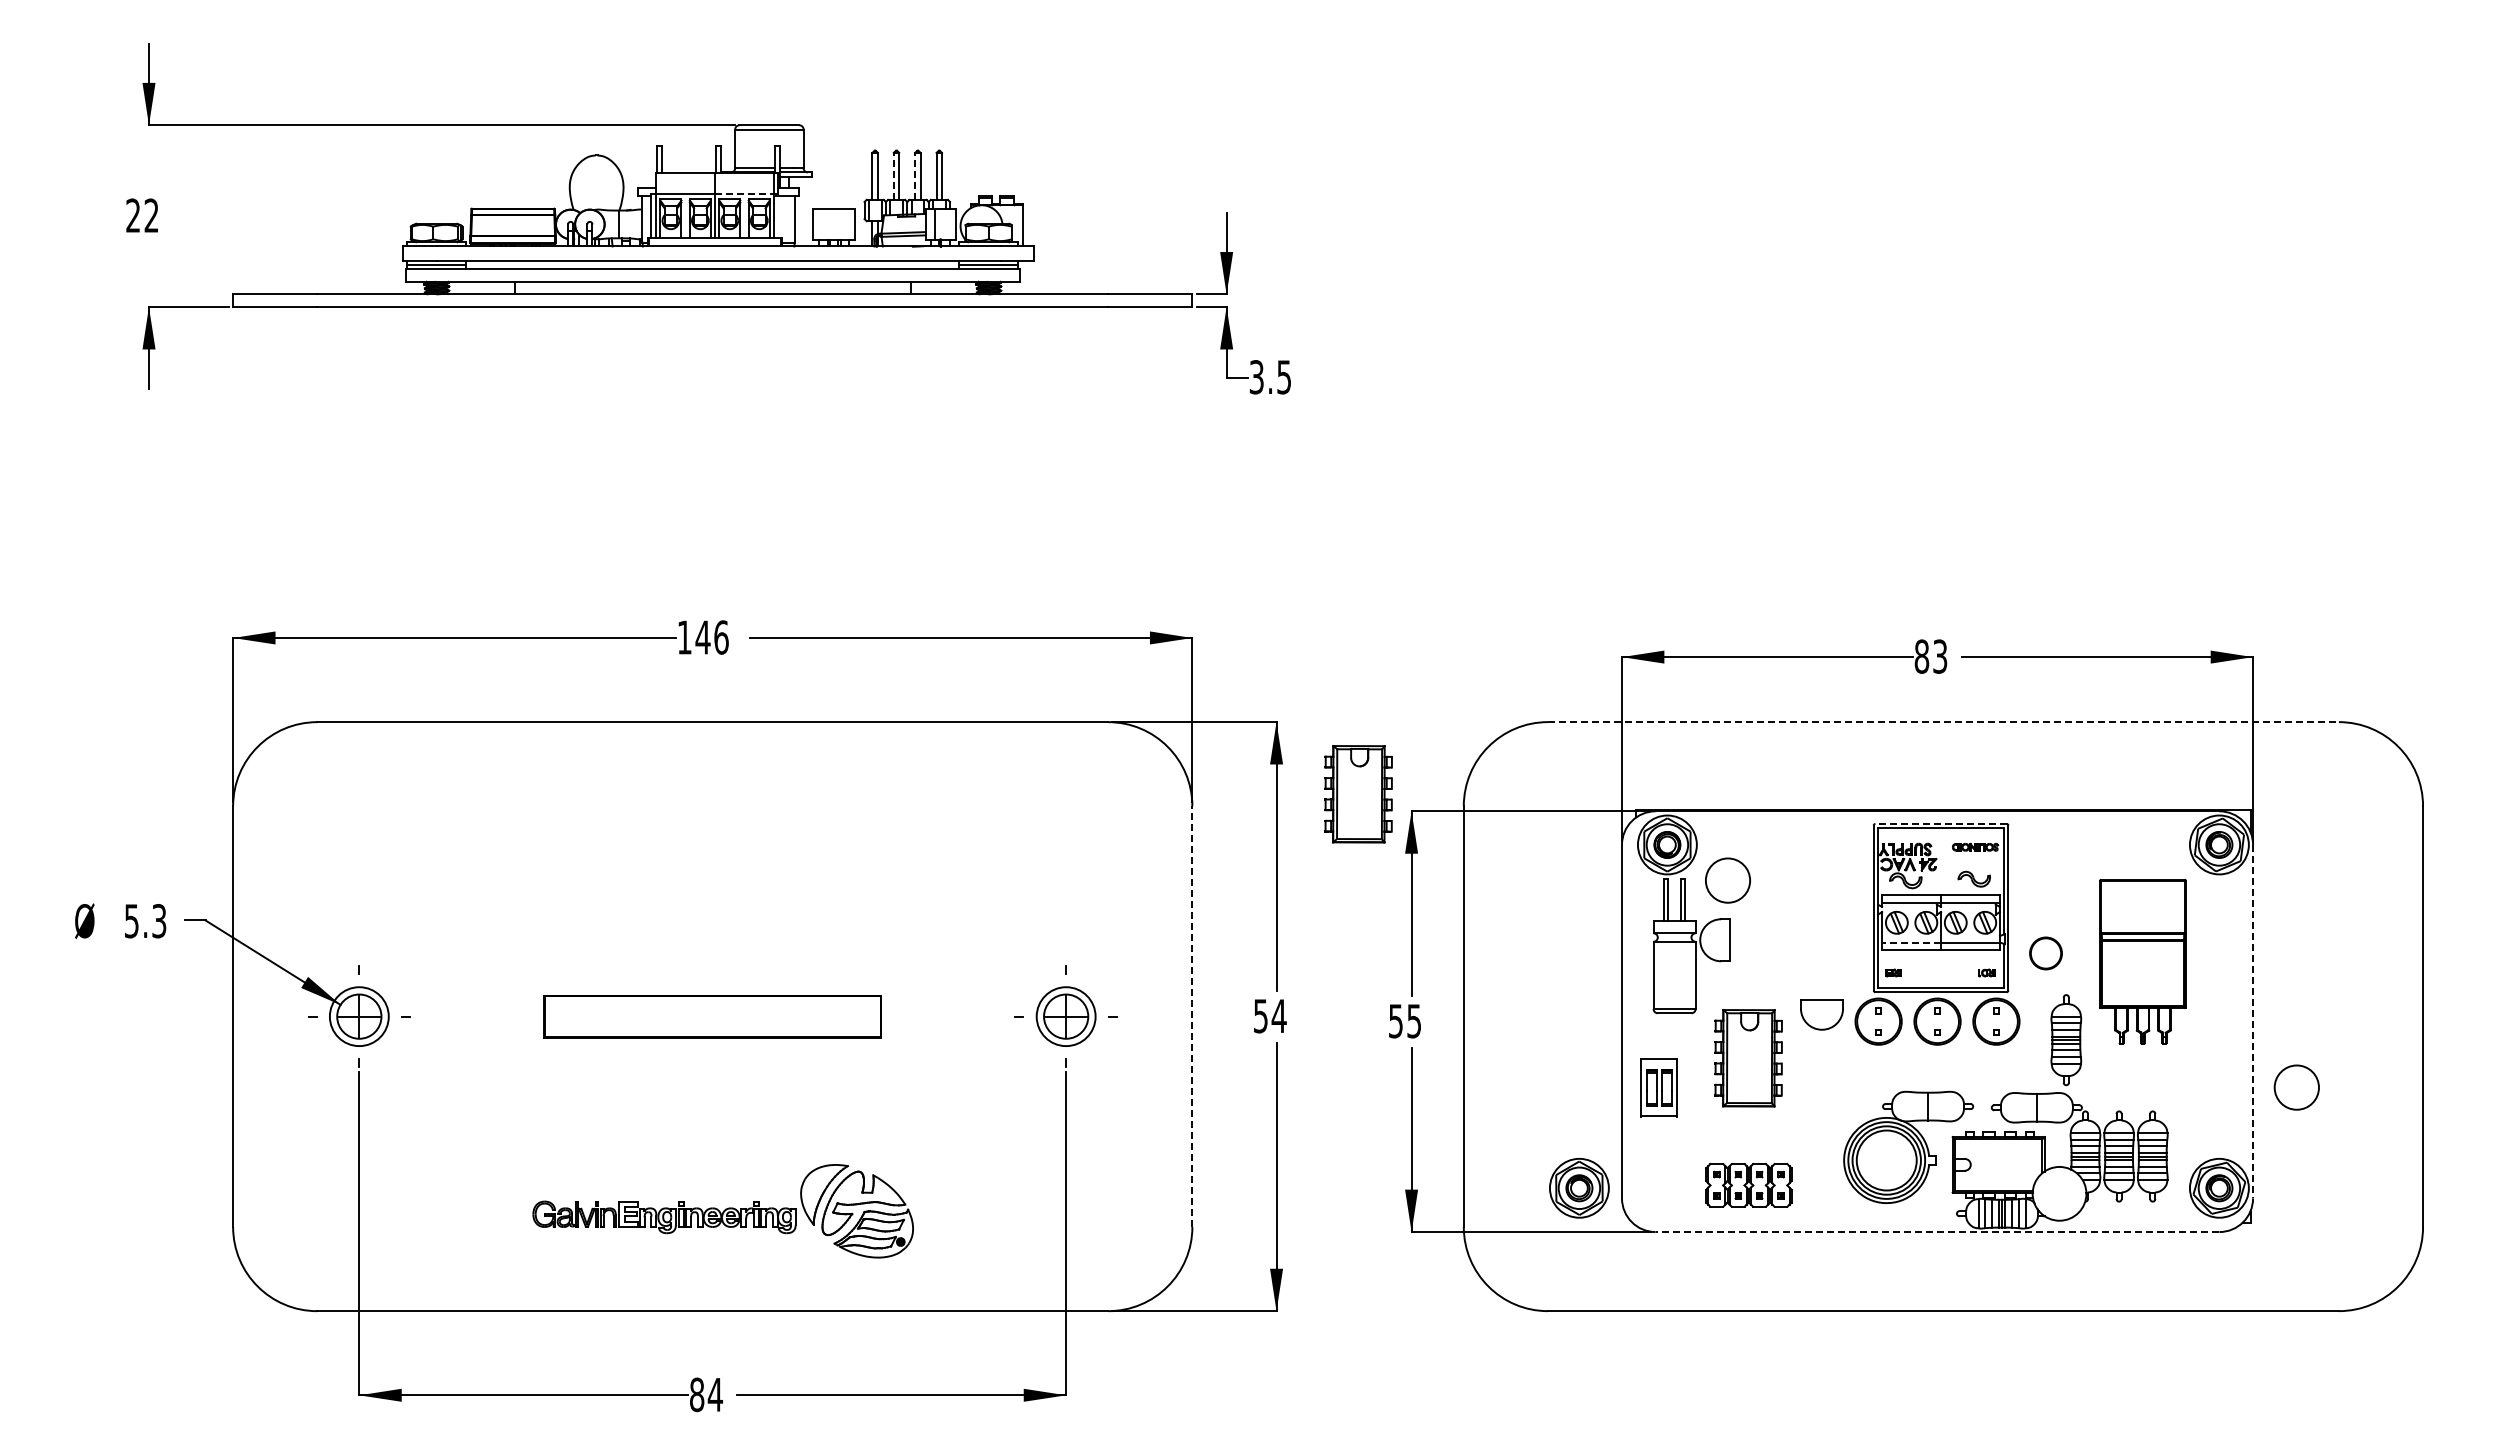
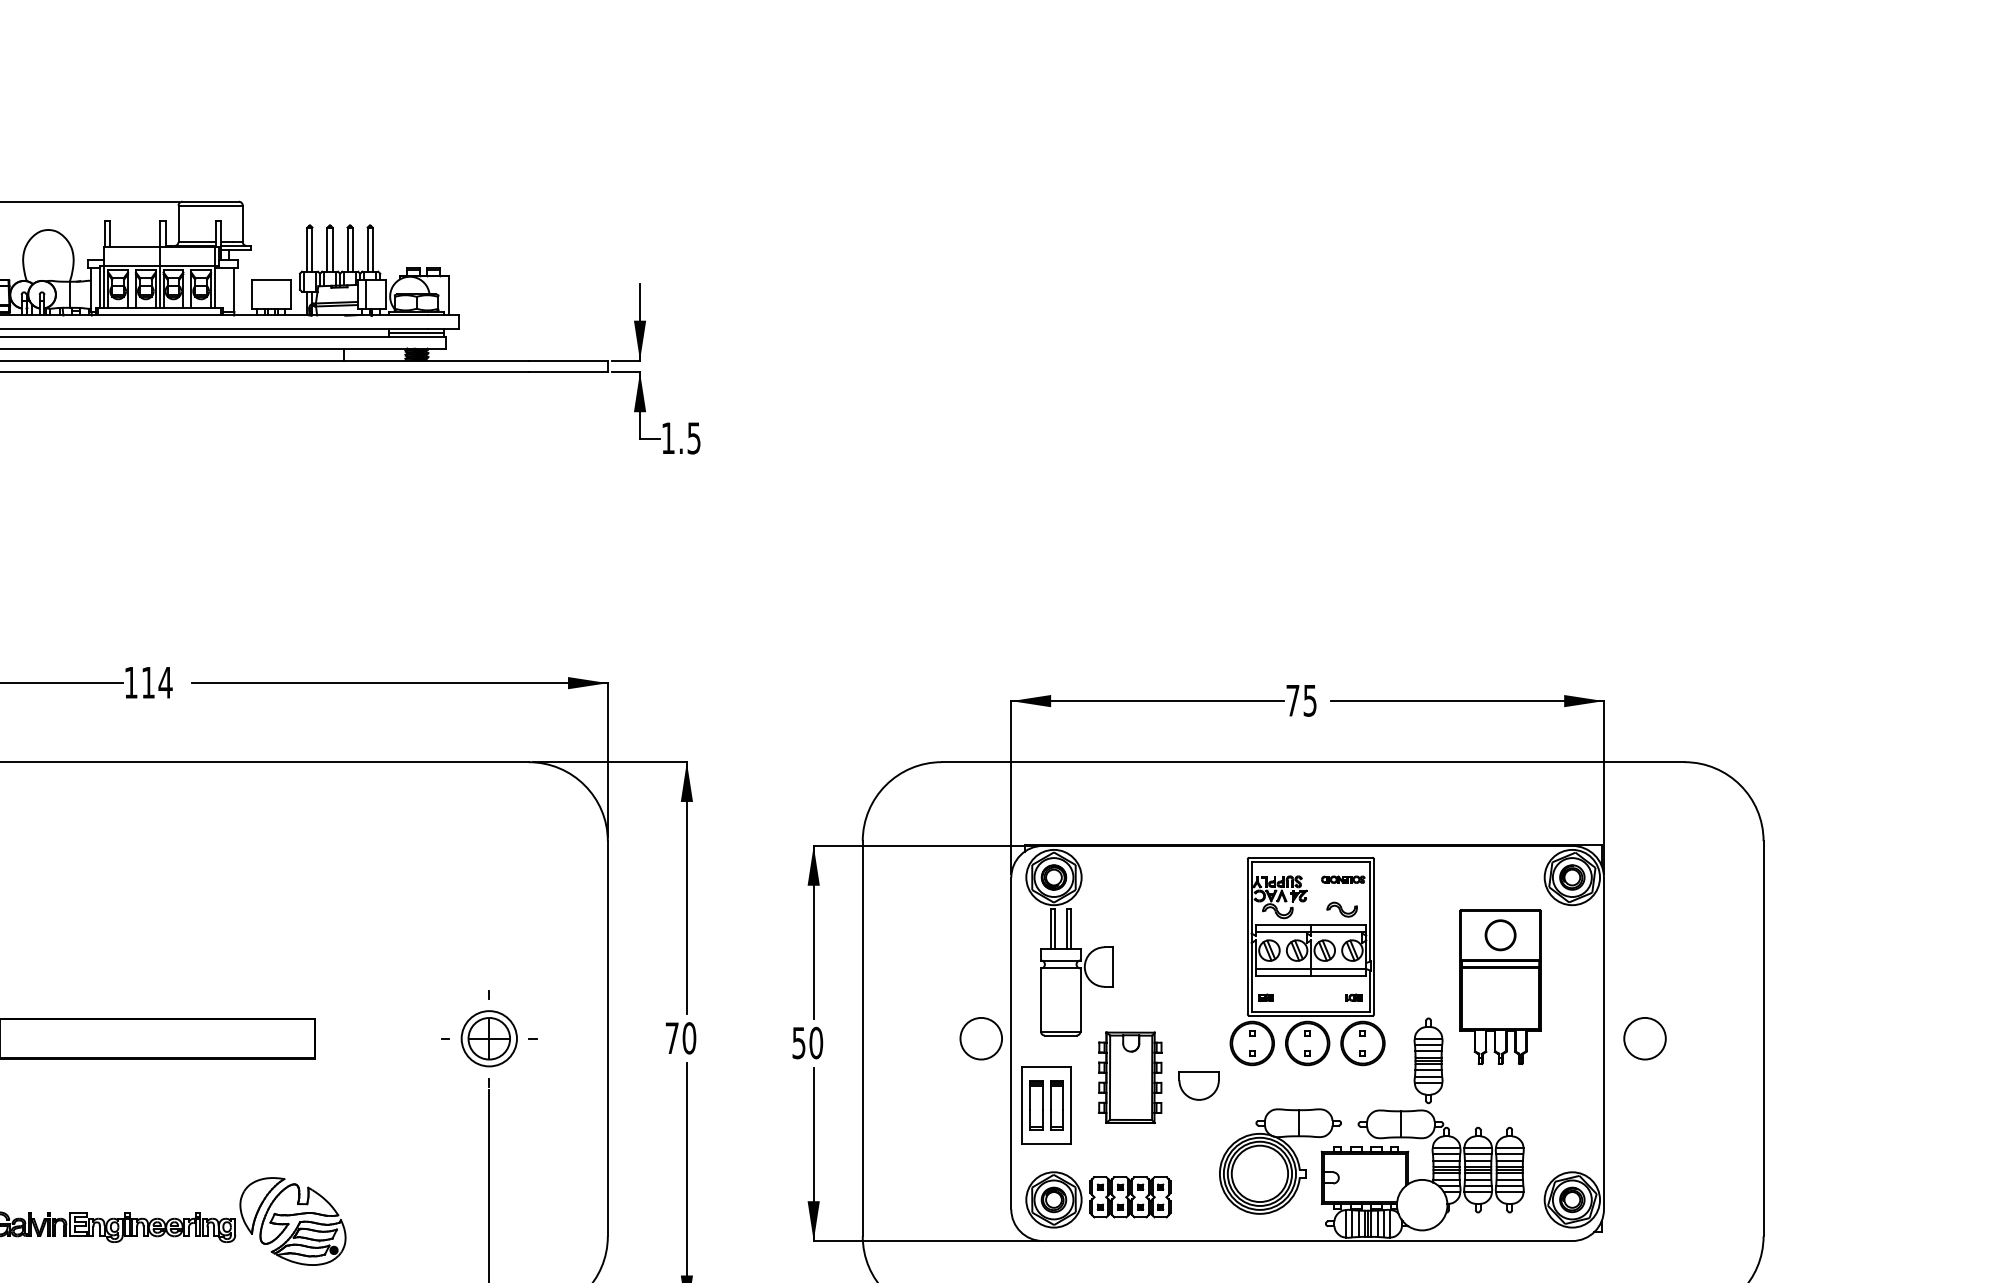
line: (893, 176) -> (327, 249), dashed -> solid
line: (915, 176) -> (347, 249), dashed -> solid
line: (745, 194) -> (188, 266), dashed -> solid
text: (1256, 377) -> (668, 438), 3.5 -> 1.5
text: (711, 637) -> (156, 682), 146 -> 114
text: (1930, 656) -> (1301, 700), 83 -> 75
line: (1943, 722) -> (1313, 762), dashed -> solid
part: (1358, 794) -> (763, 830), removed
line: (1941, 823) -> (1311, 857), dashed -> solid
circle: (1727, 880) -> (980, 1038), moved
line: (1911, 942) -> (1283, 969), dashed -> solid
part: (2045, 953) -> (1500, 935), moved
part: (1821, 1014) -> (1198, 1085), moved
line: (1192, 1016) -> (607, 1038), dashed -> solid
text: (1270, 1016) -> (681, 1038), 54 -> 70
text: (1414, 1021) -> (816, 1043), 55 -> 50
line: (2253, 1021) -> (1604, 1043), dashed -> solid
part: (1658, 1087) -> (1045, 1105), size x1.43
circle: (2296, 1087) -> (1644, 1038), moved
part: (1579, 1188) -> (1054, 1200), moved
line: (1937, 1232) -> (1307, 1241), dashed -> solid

